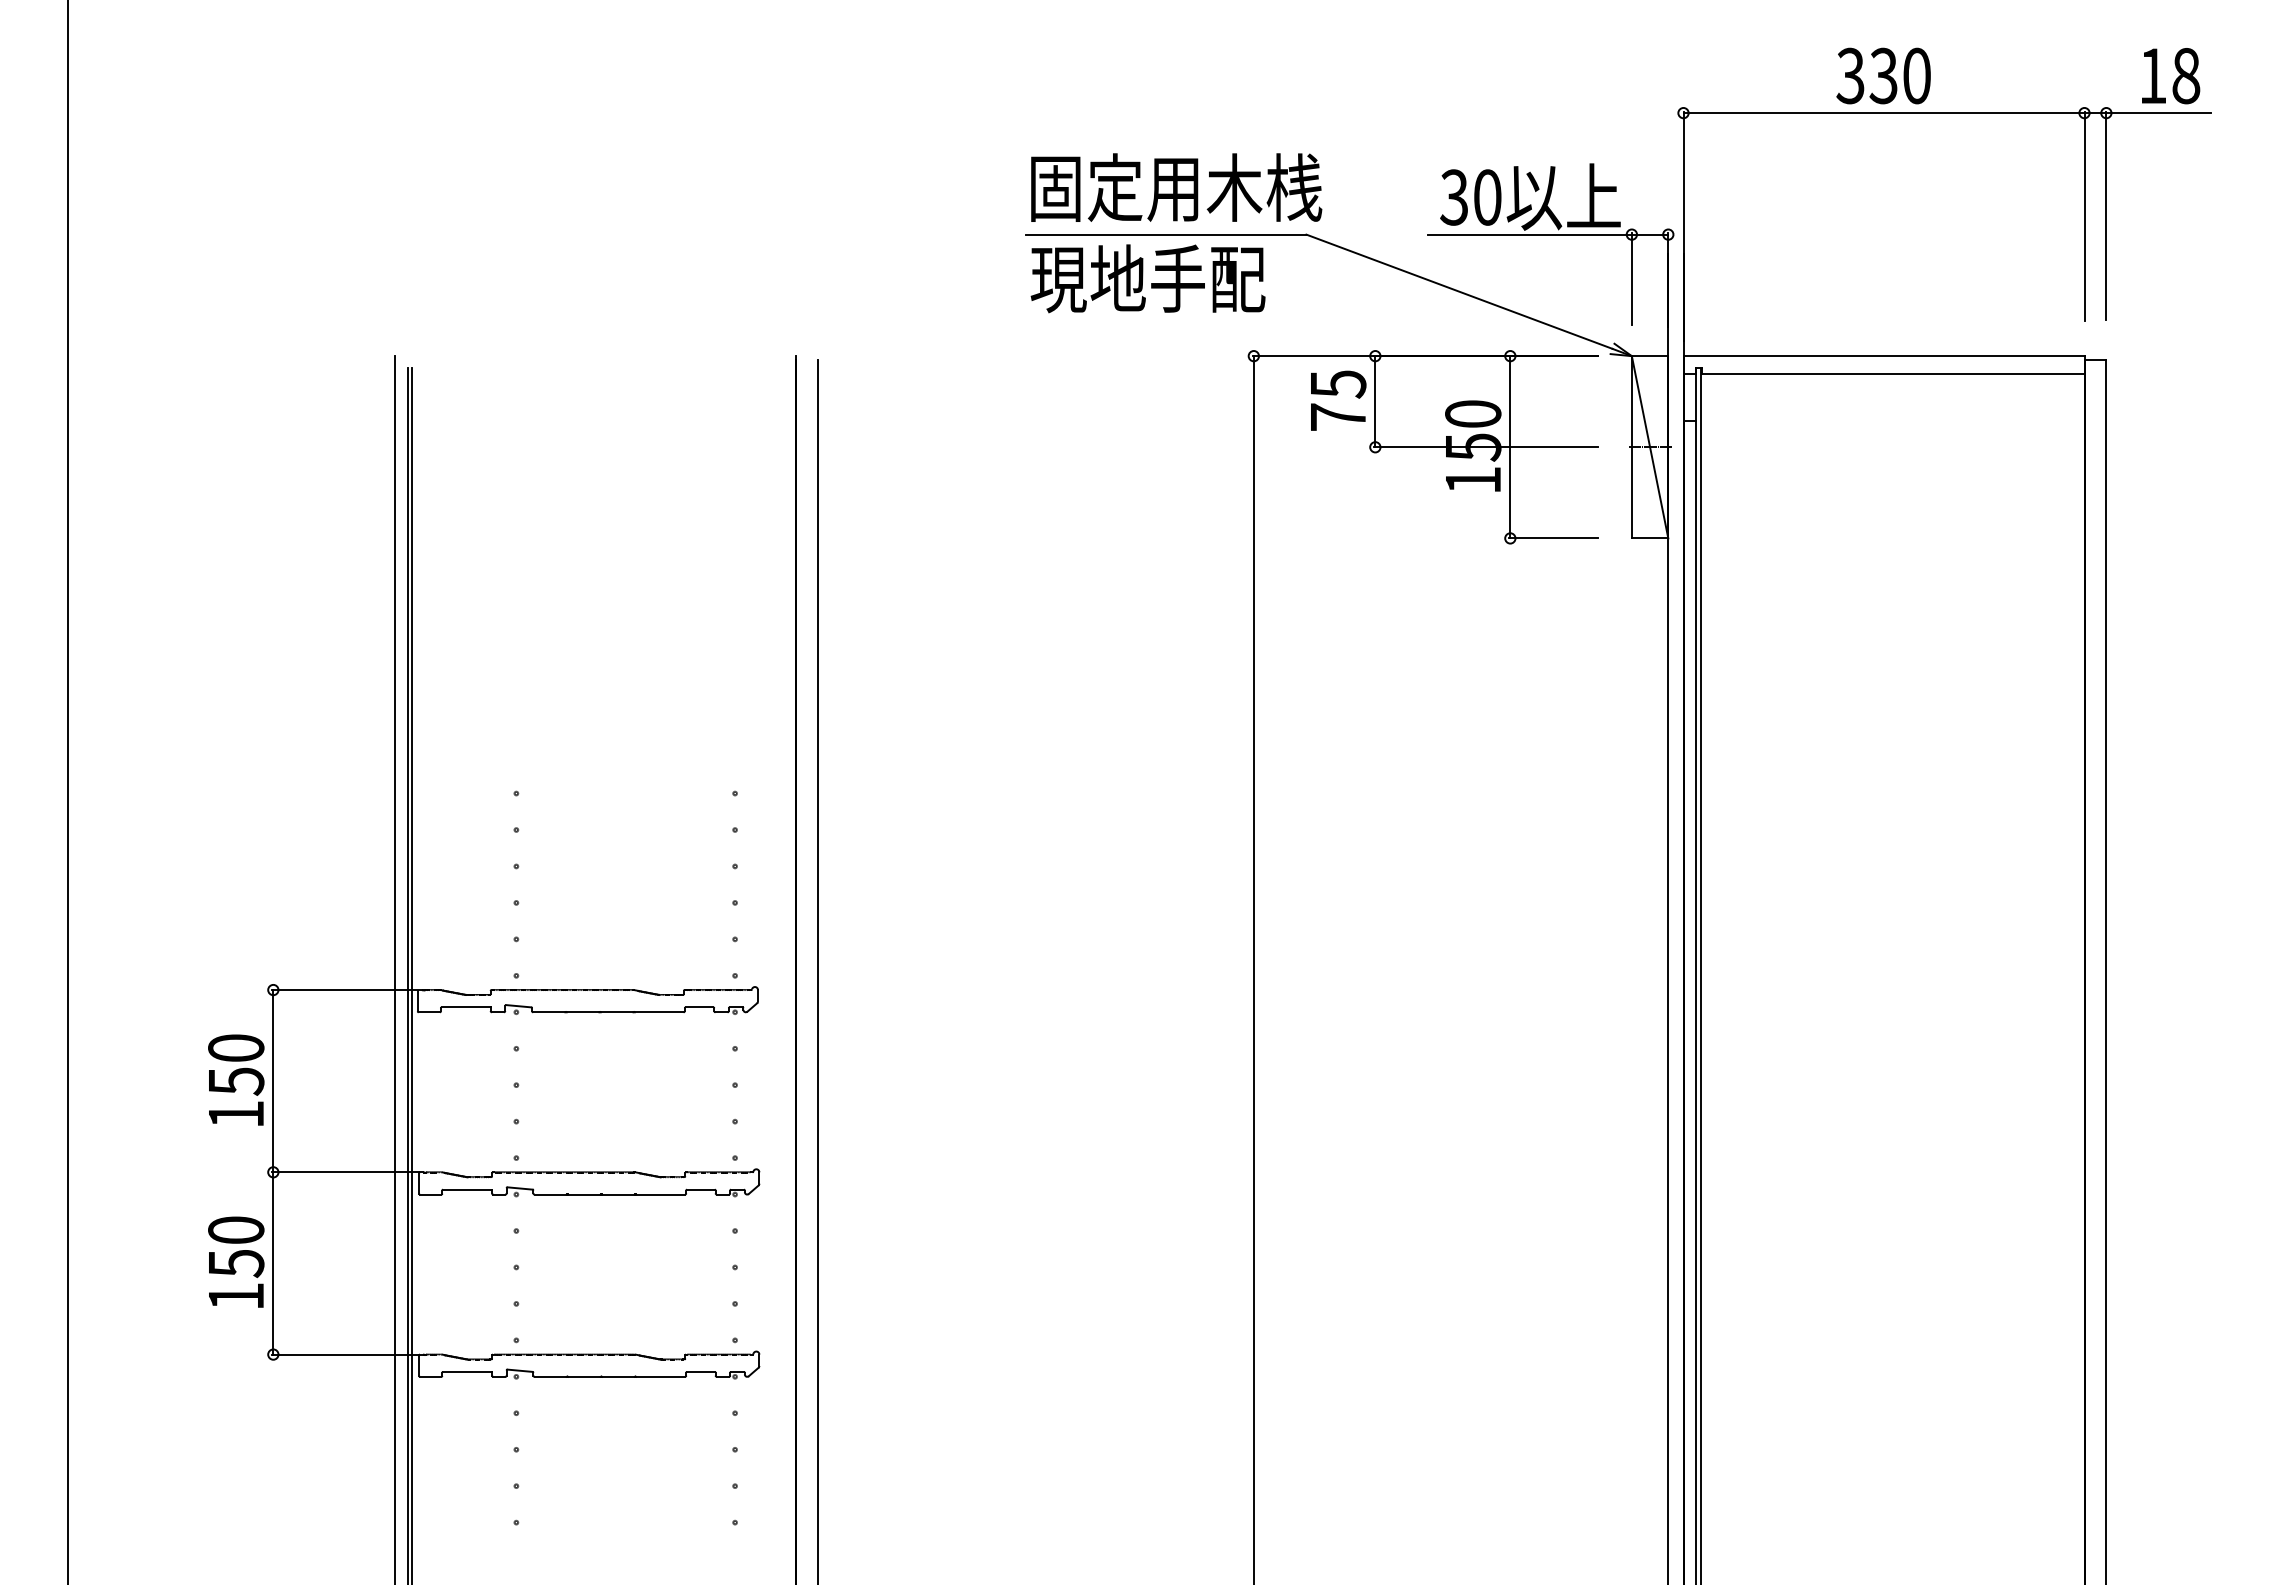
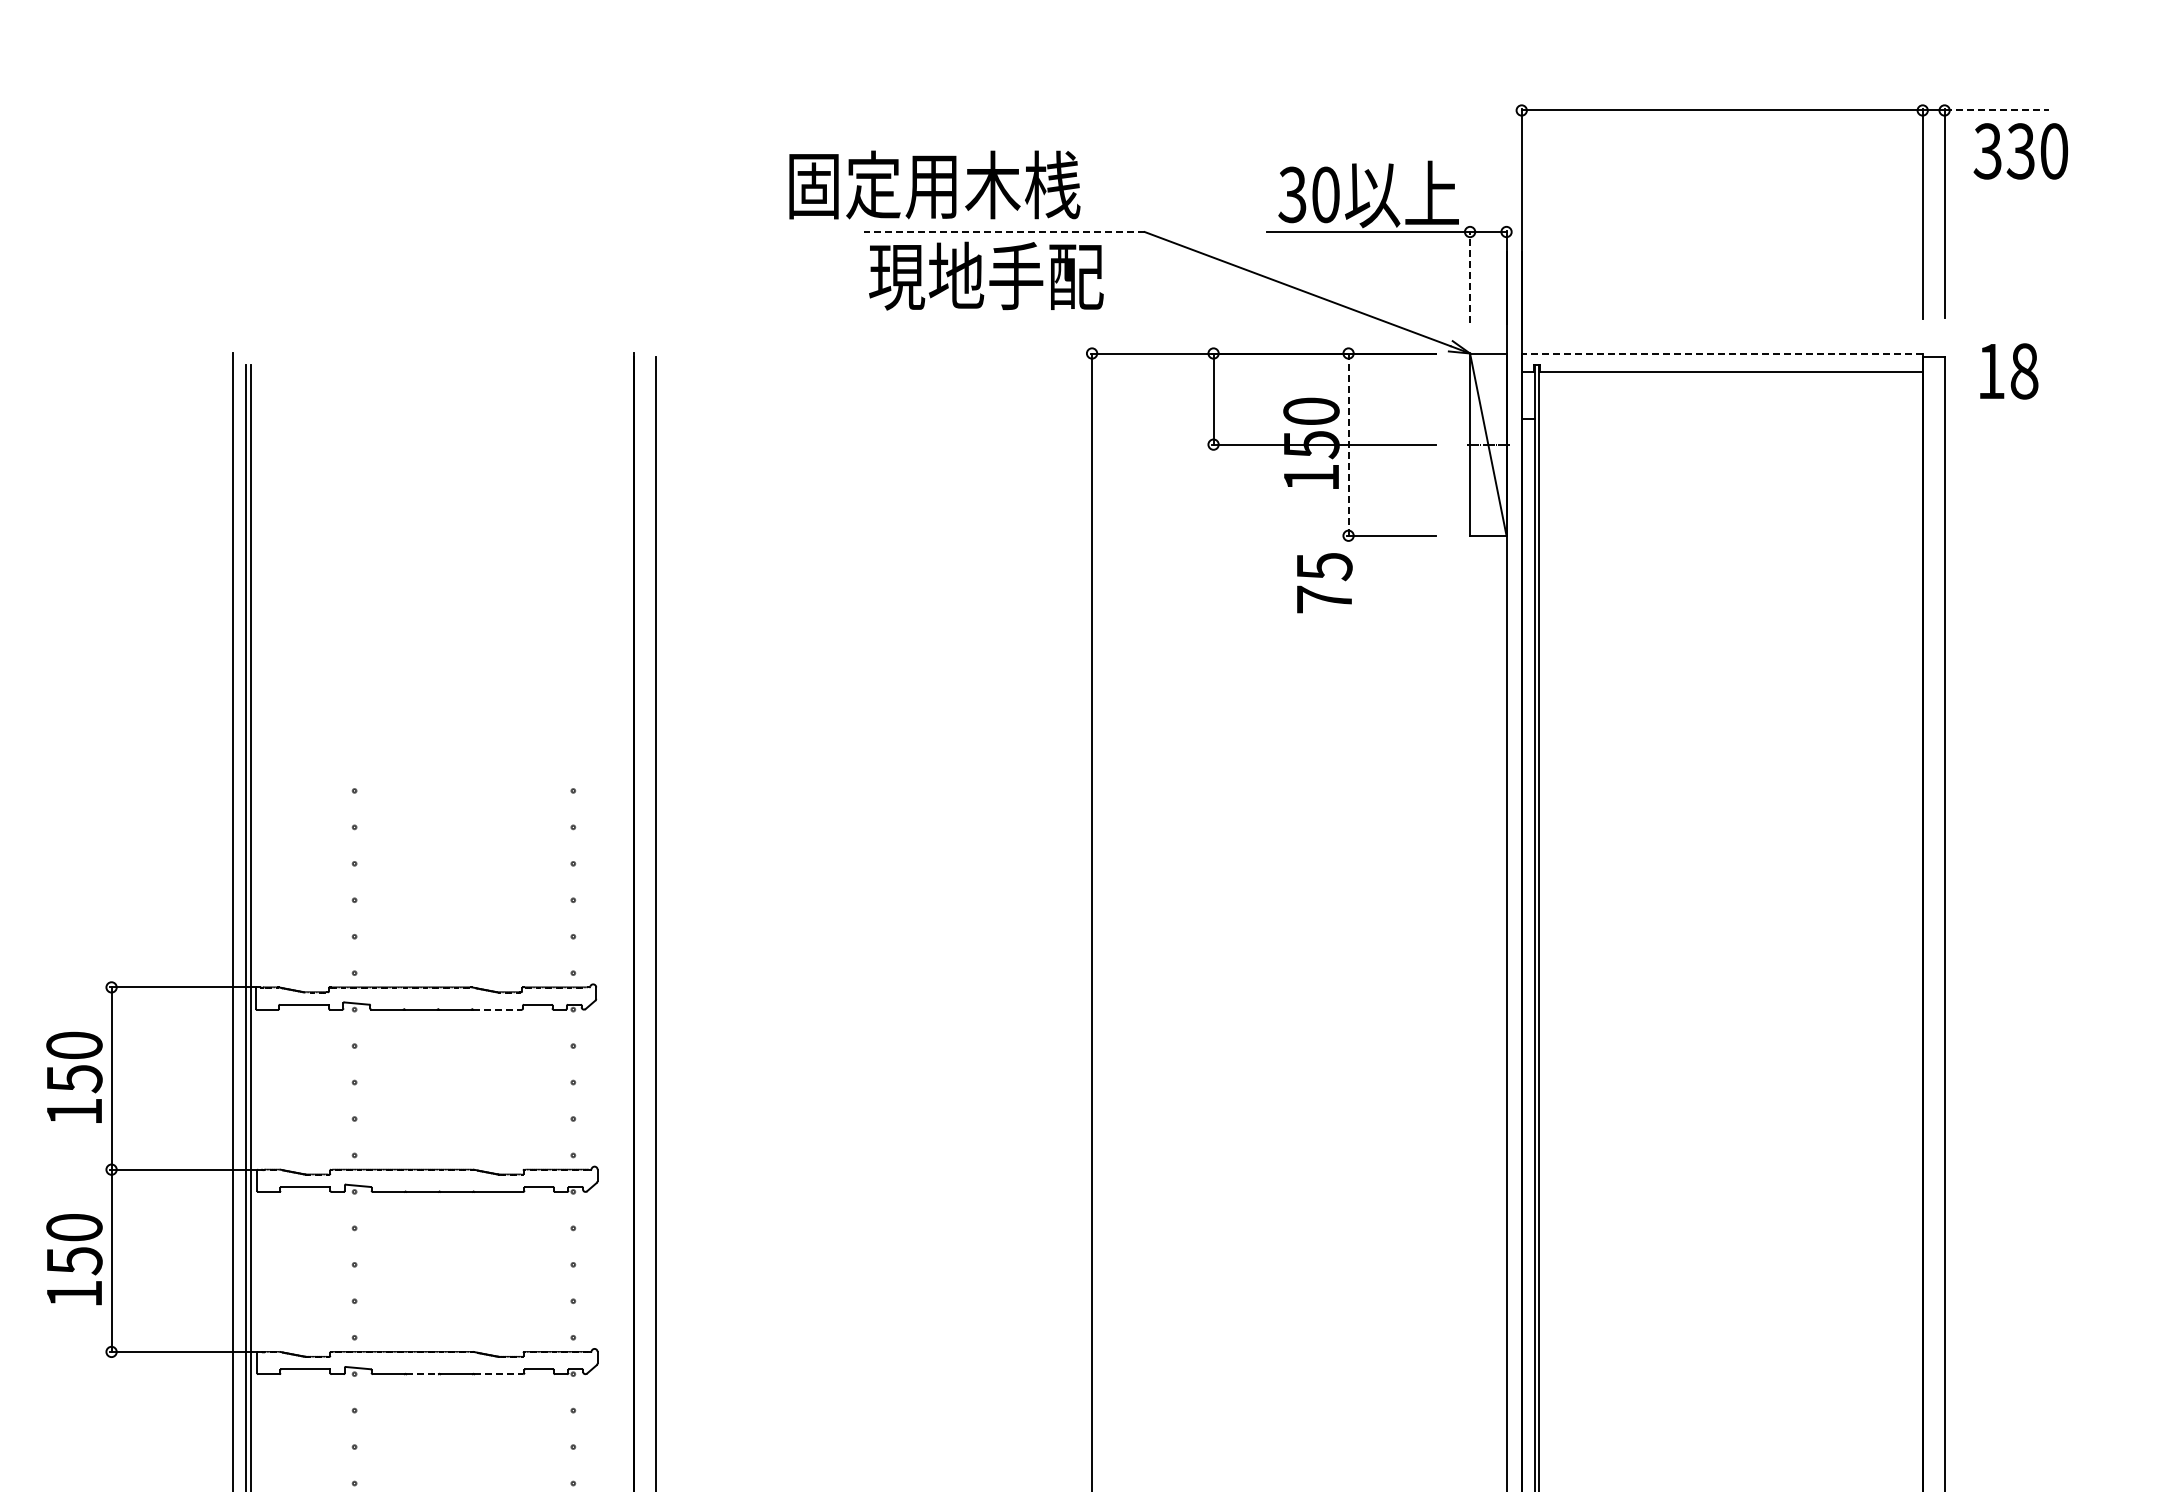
text: (1883, 75) -> (2020, 150), moved
text: (2171, 76) -> (2009, 371), moved
line: (2158, 113) -> (1996, 110), solid -> dashed
text: (1176, 187) -> (934, 184), moved
line: (1165, 234) -> (1003, 231), solid -> dashed
line: (1631, 279) -> (1469, 276), solid -> dashed
line: (1883, 356) -> (1721, 353), solid -> dashed
text: (1338, 400) -> (1324, 582), moved
line: (1510, 446) -> (1348, 443), solid -> dashed
line: (659, 1012) -> (497, 1009), solid -> dashed
line: (584, 1376) -> (422, 1373), solid -> dashed
line: (661, 1376) -> (499, 1373), solid -> dashed

